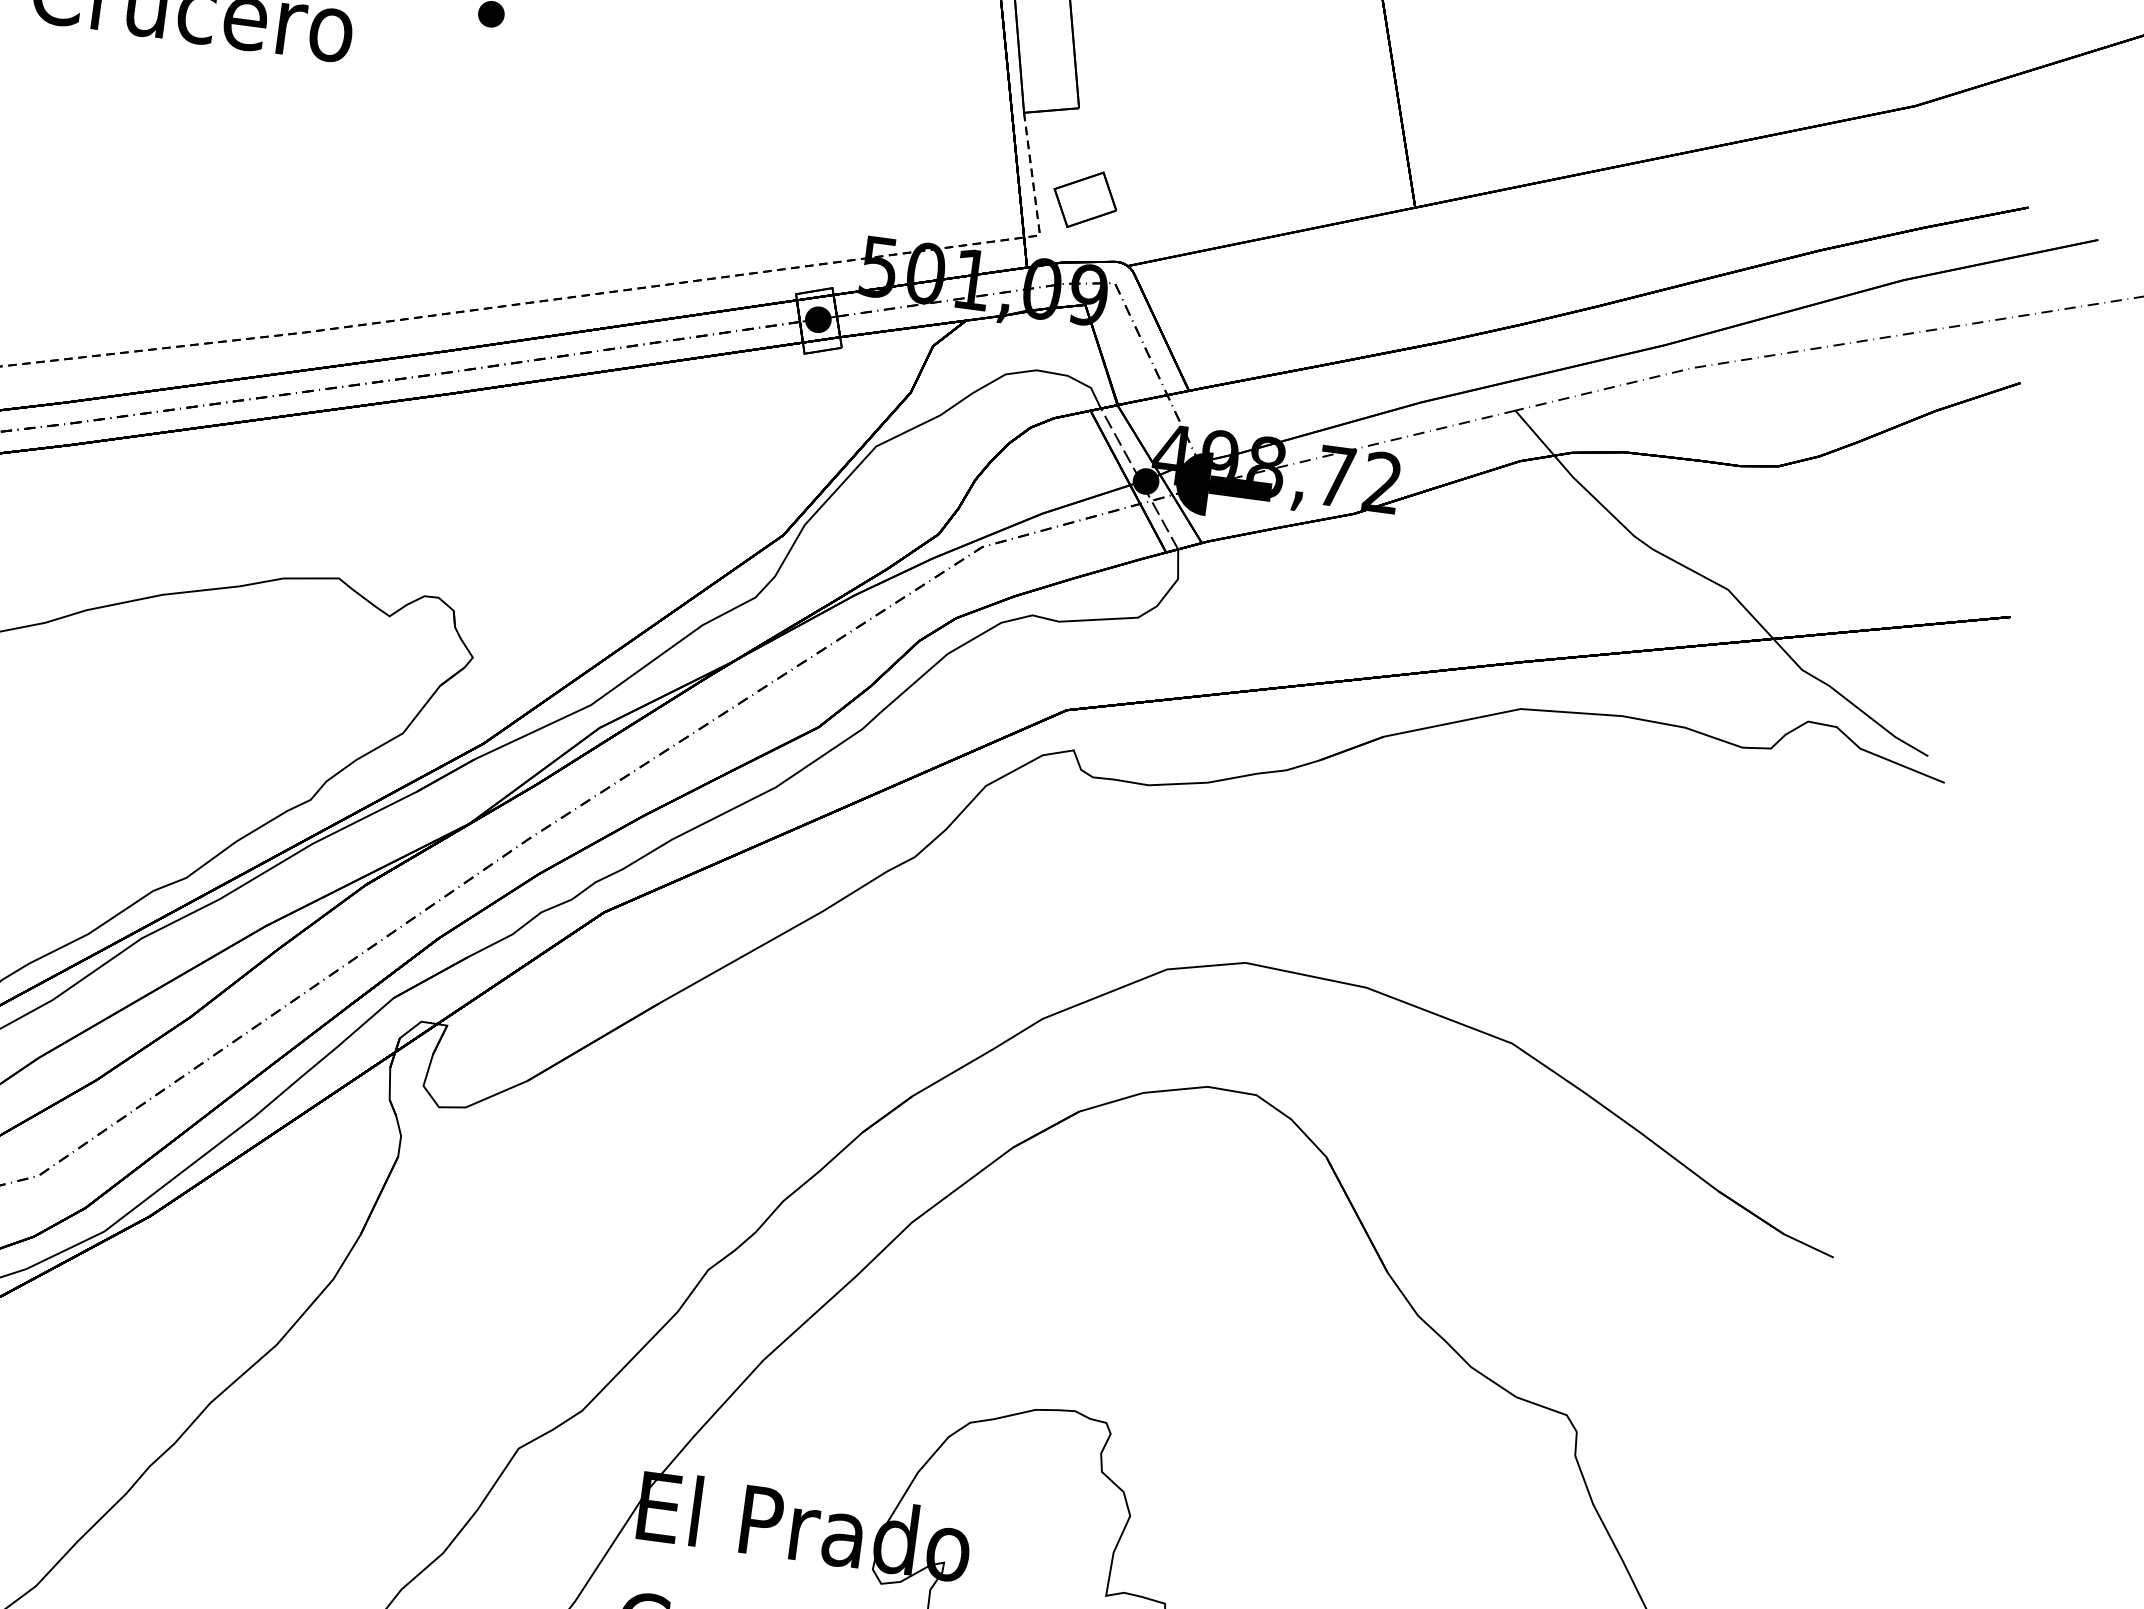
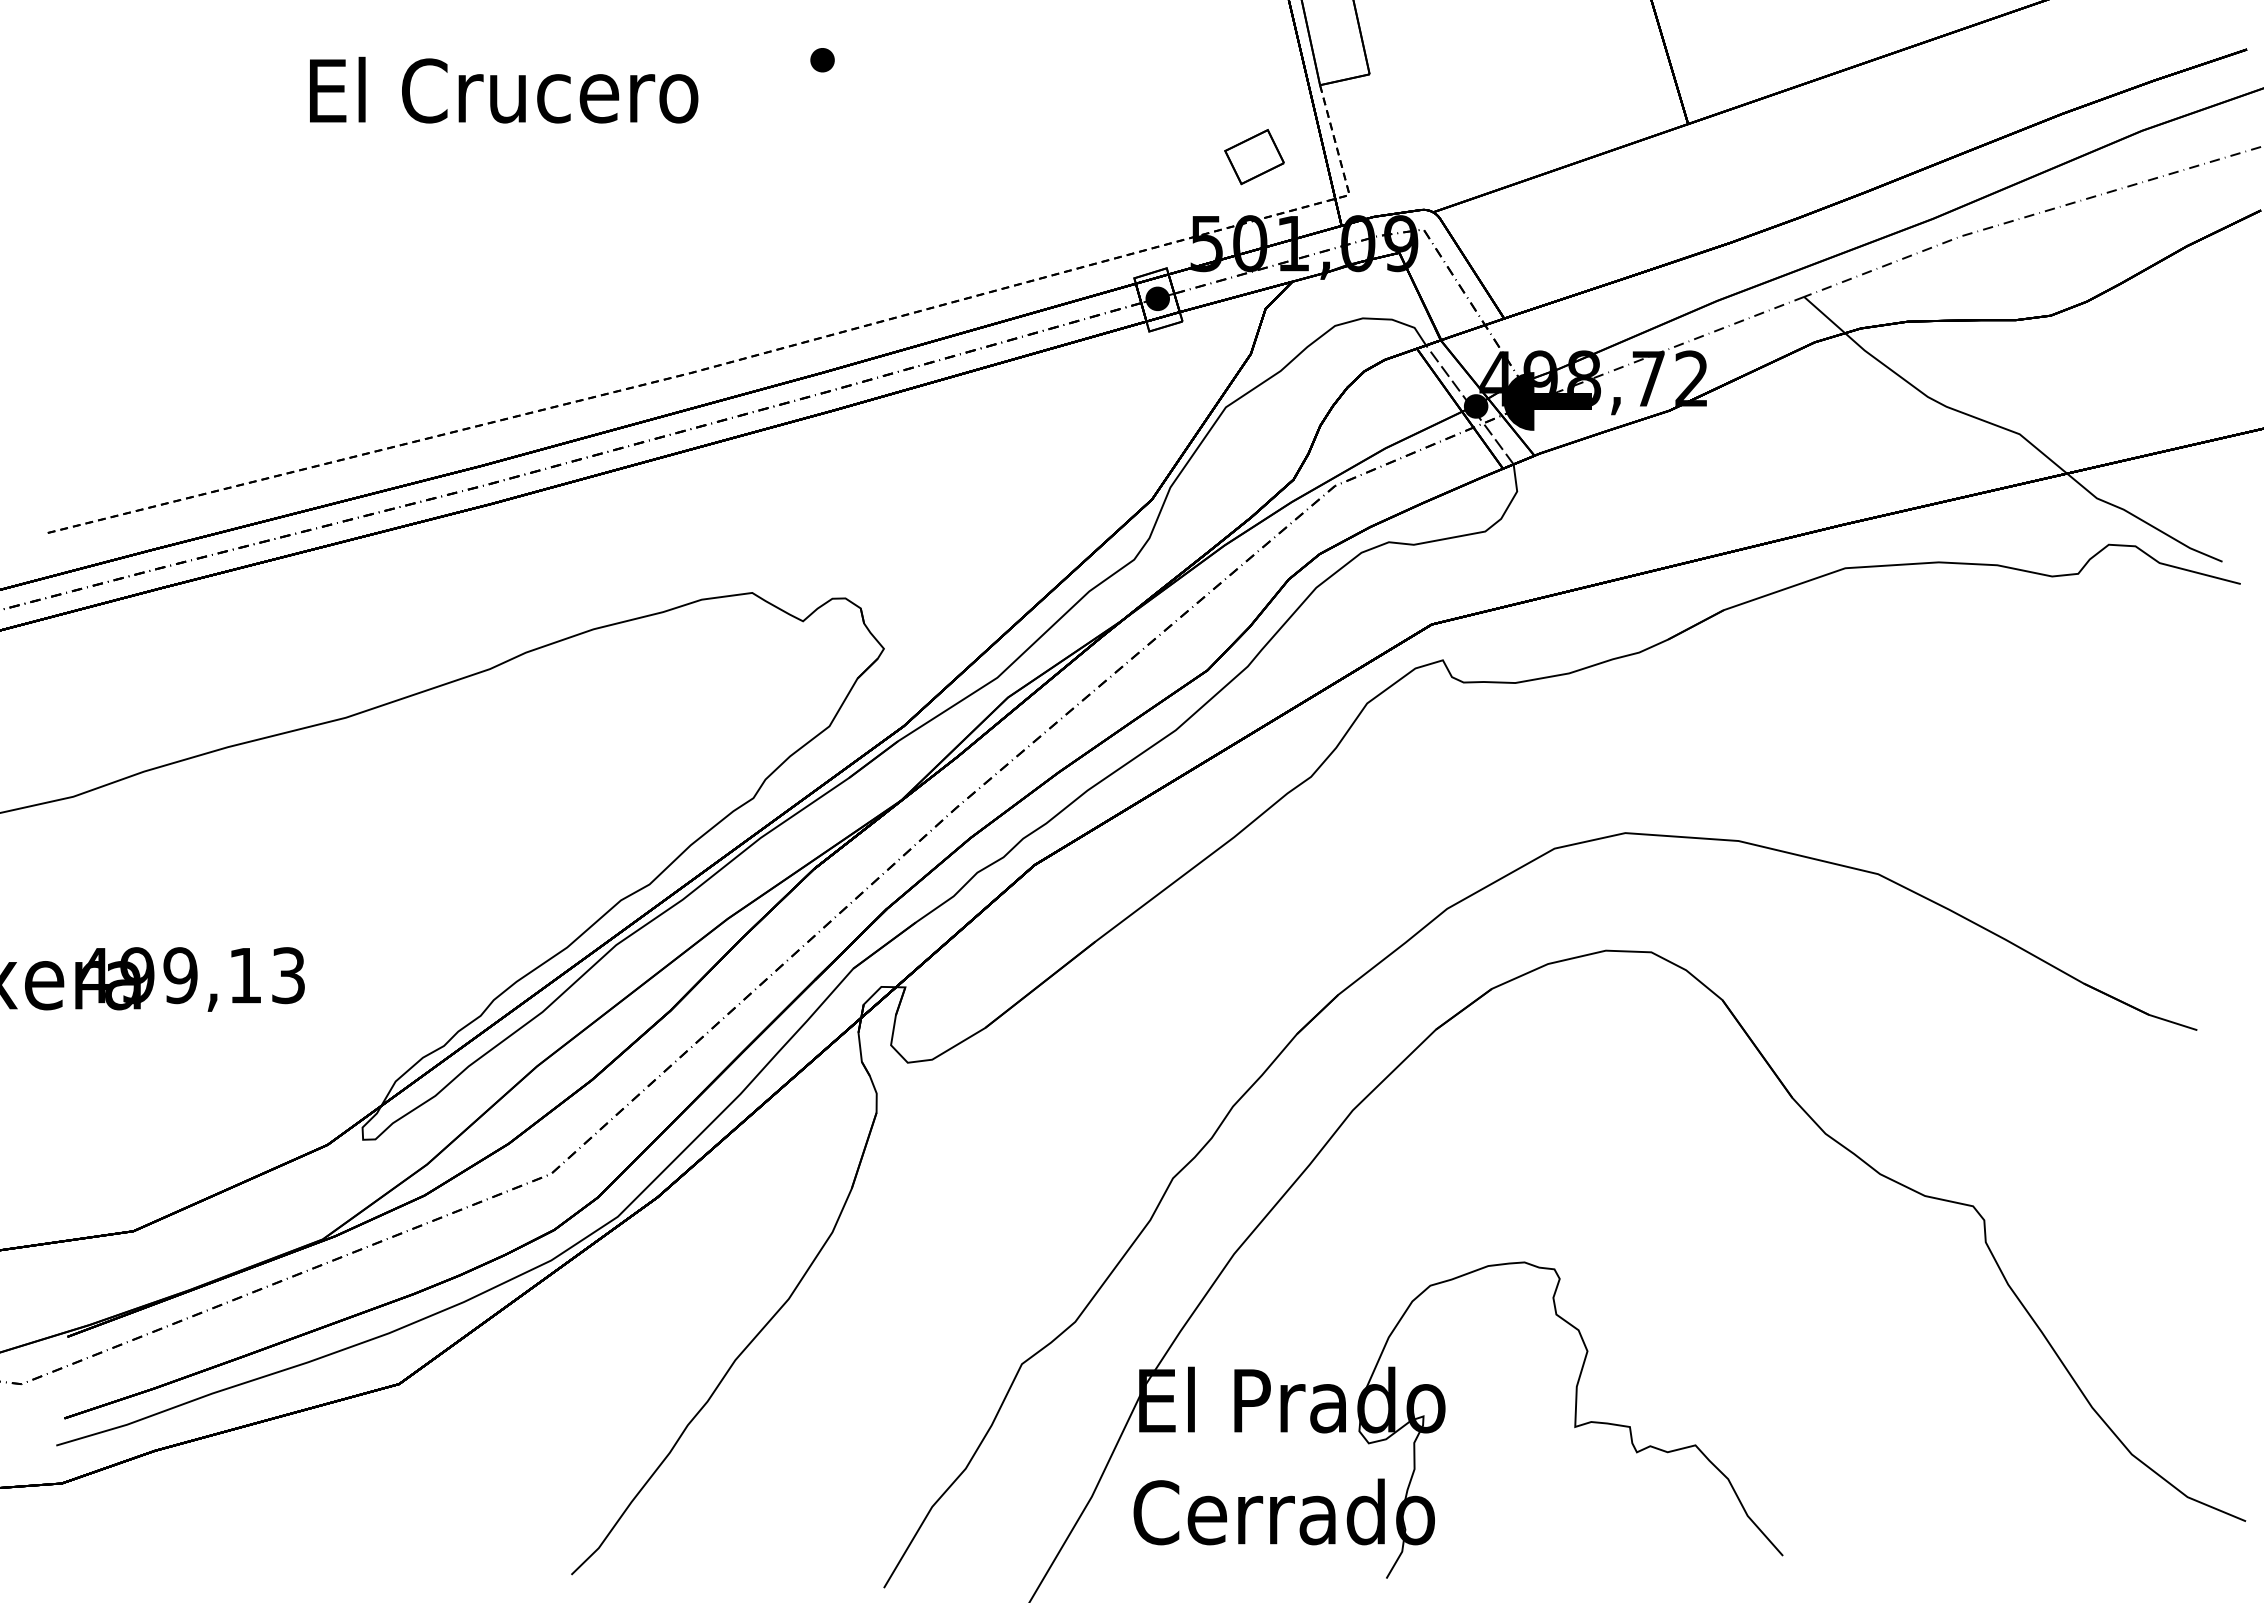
part: (1085, 200) -> (1254, 157), moved

